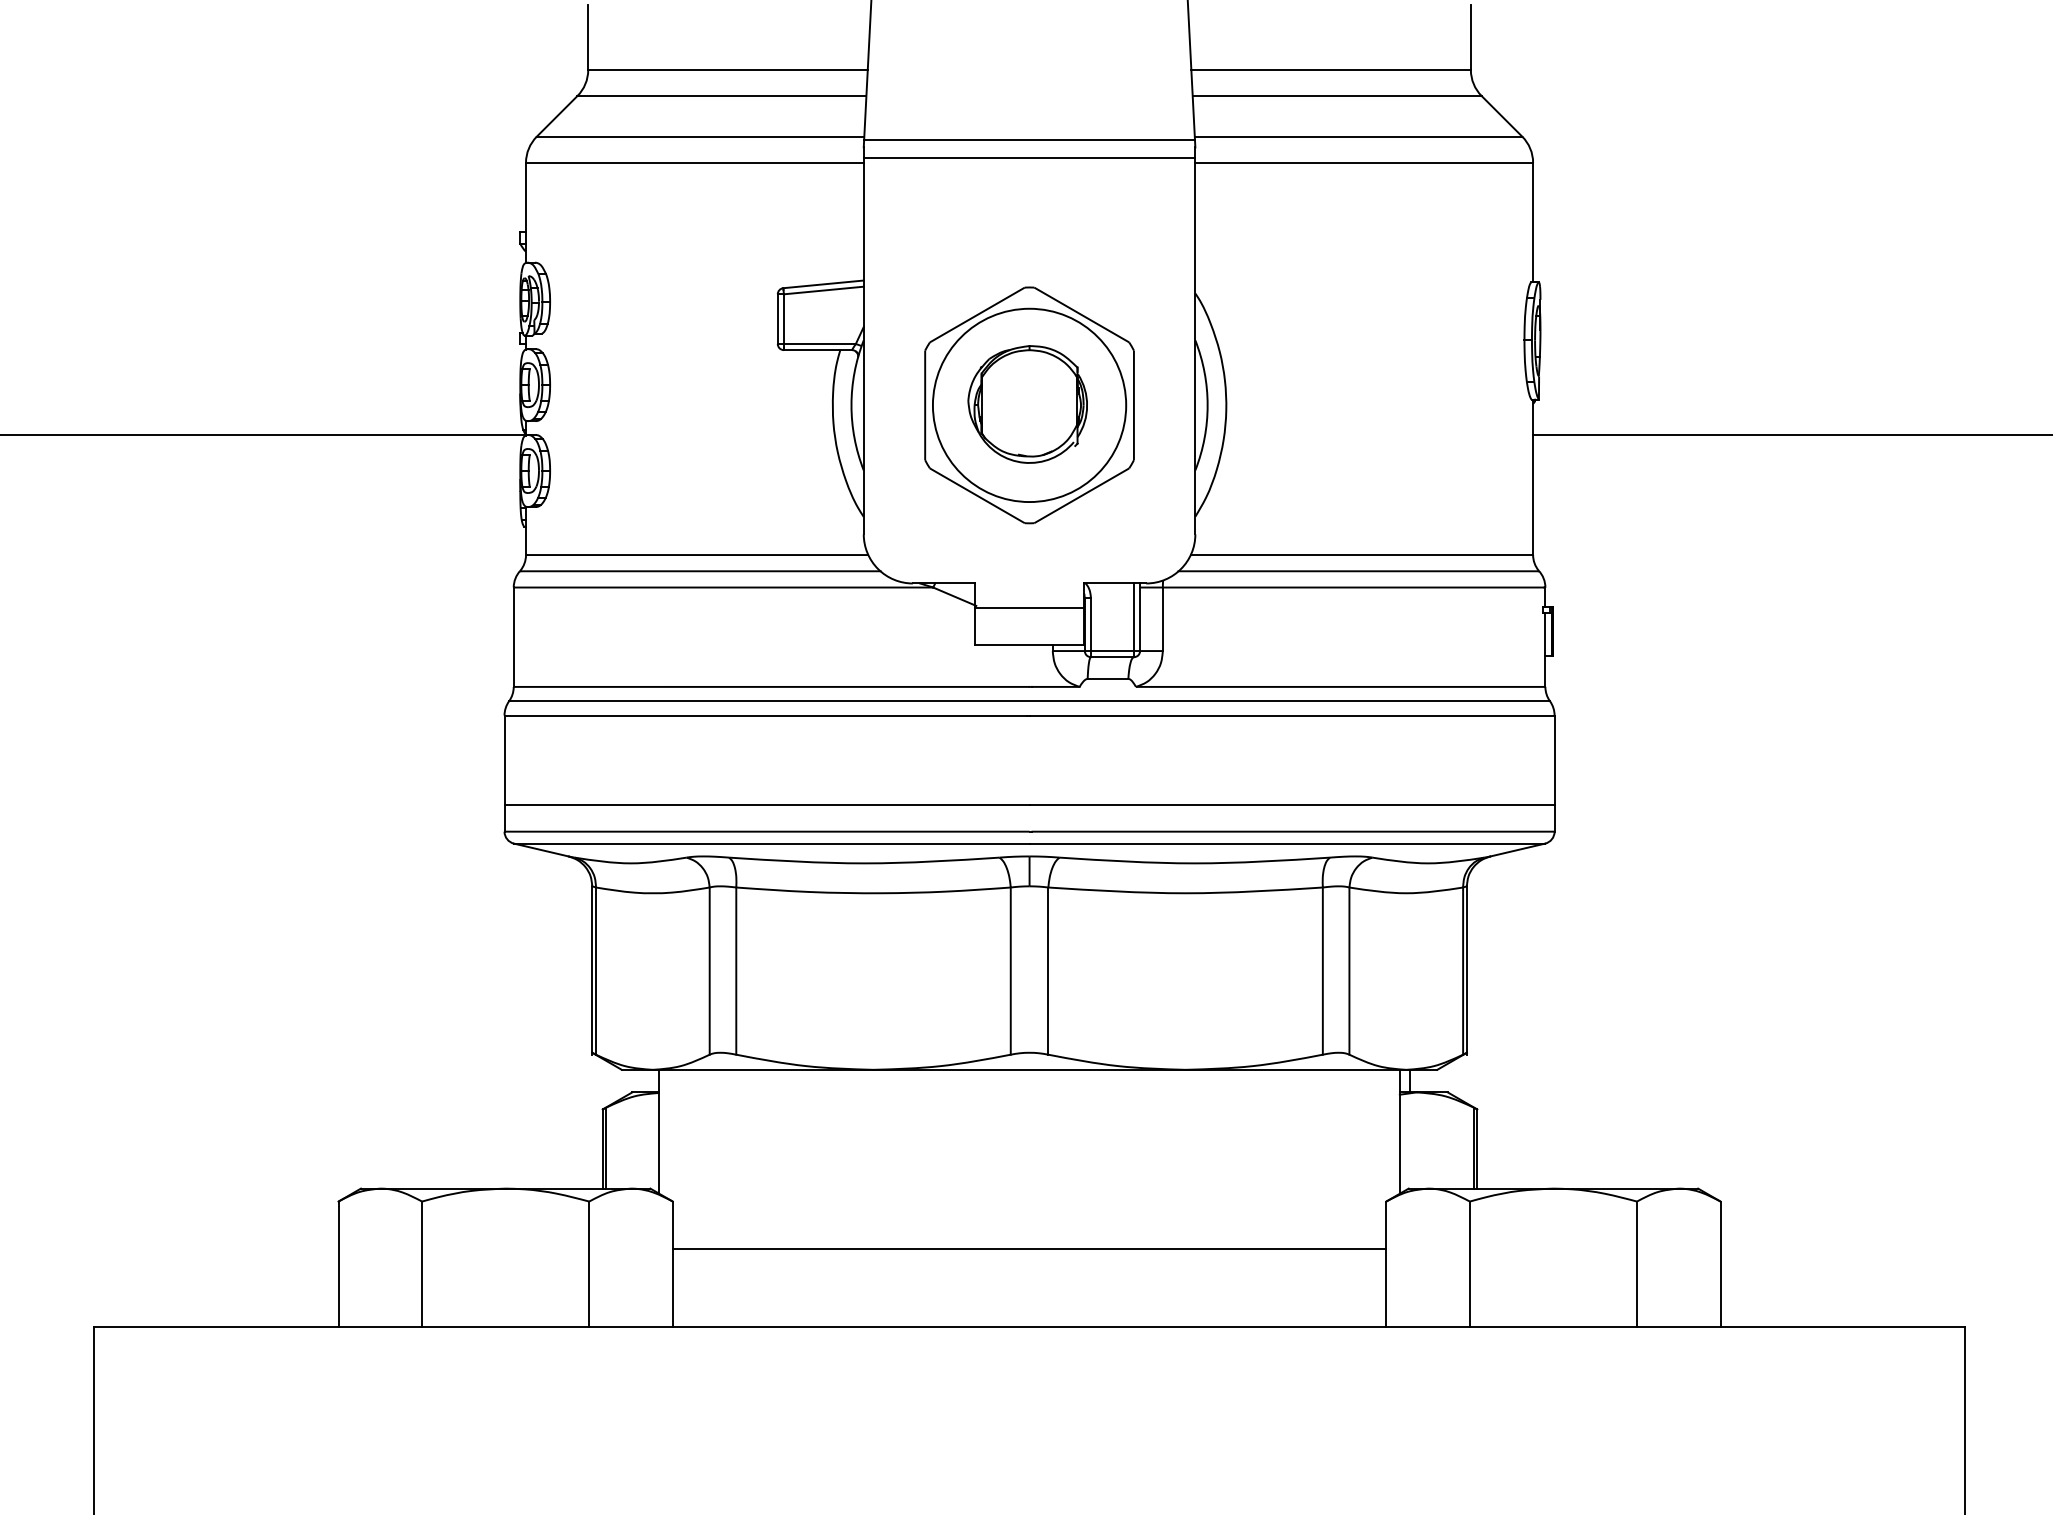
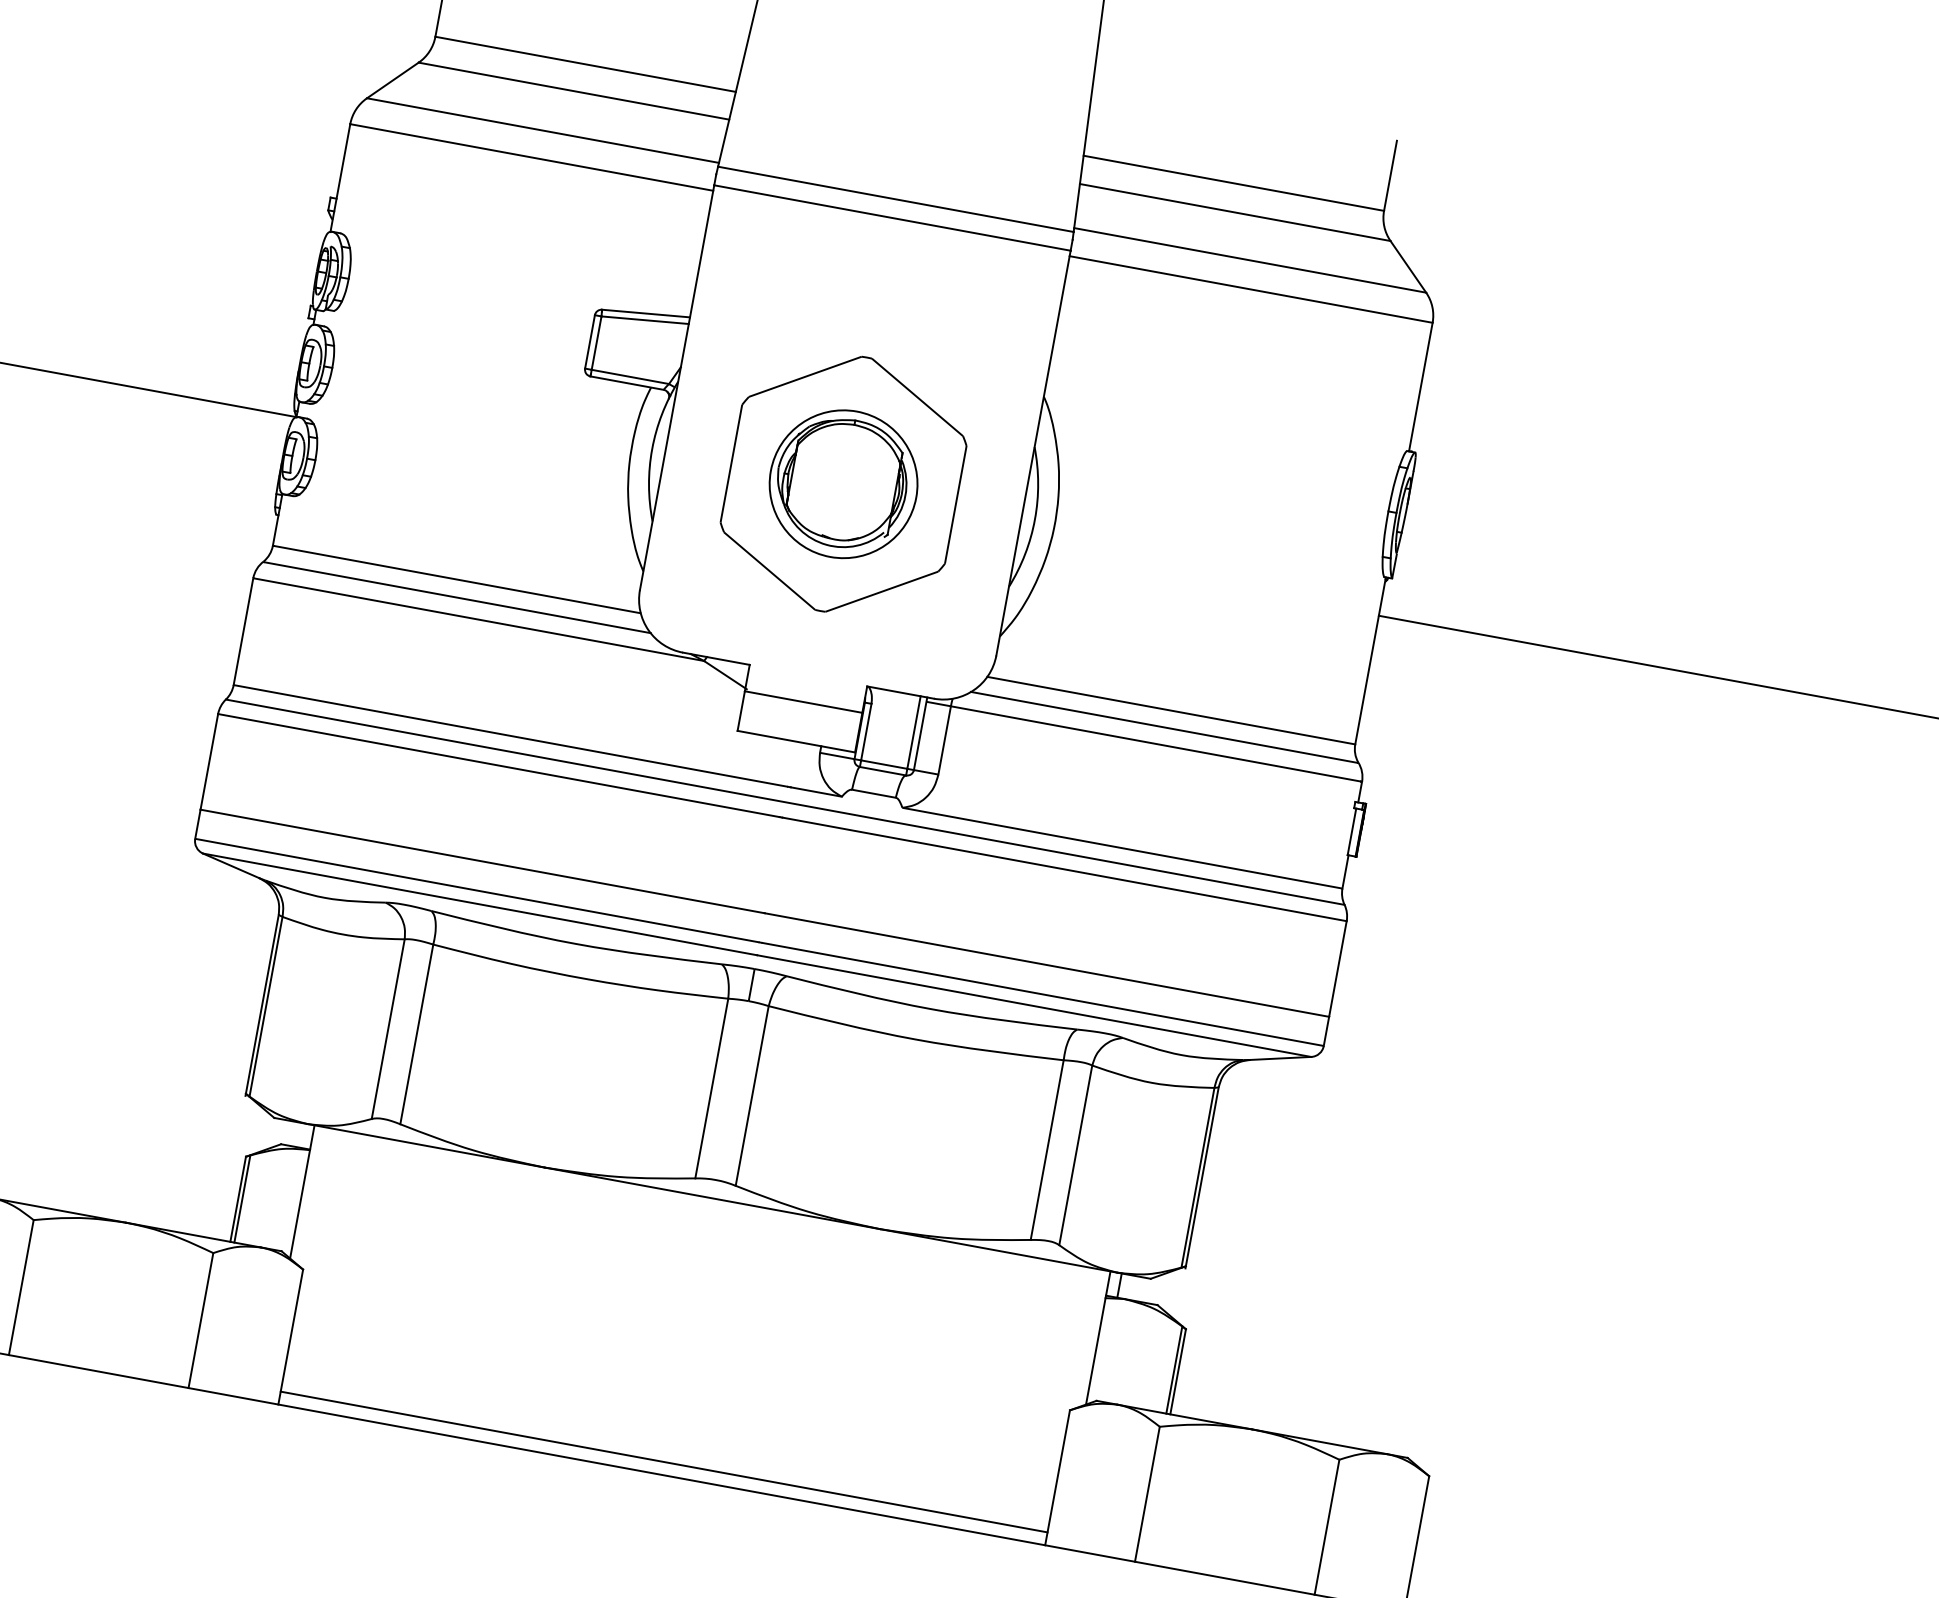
circle: (1029, 405) -> (843, 484), size x0.7
line: (1029, 1249) -> (664, 1462), moved

